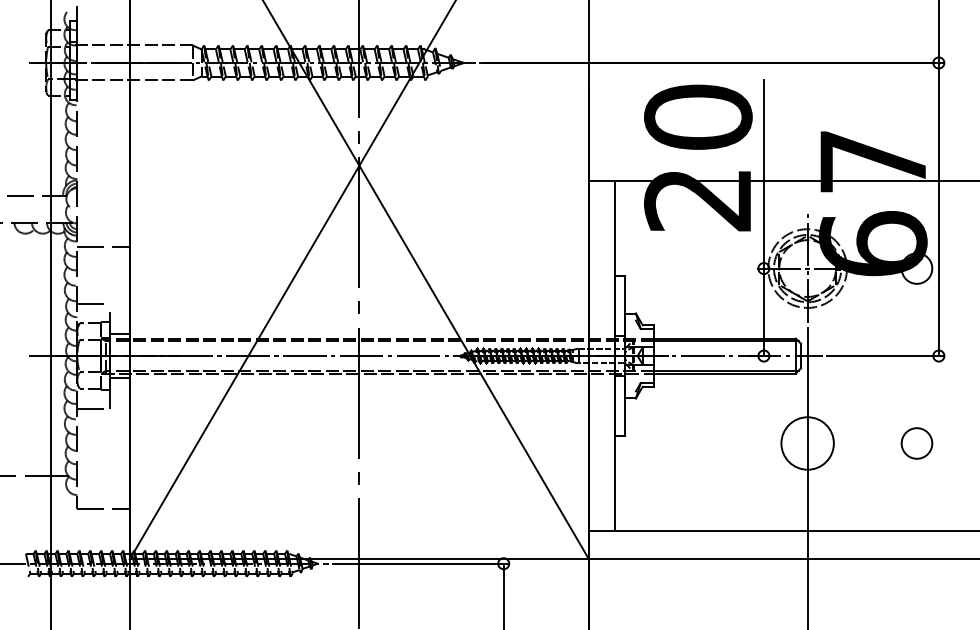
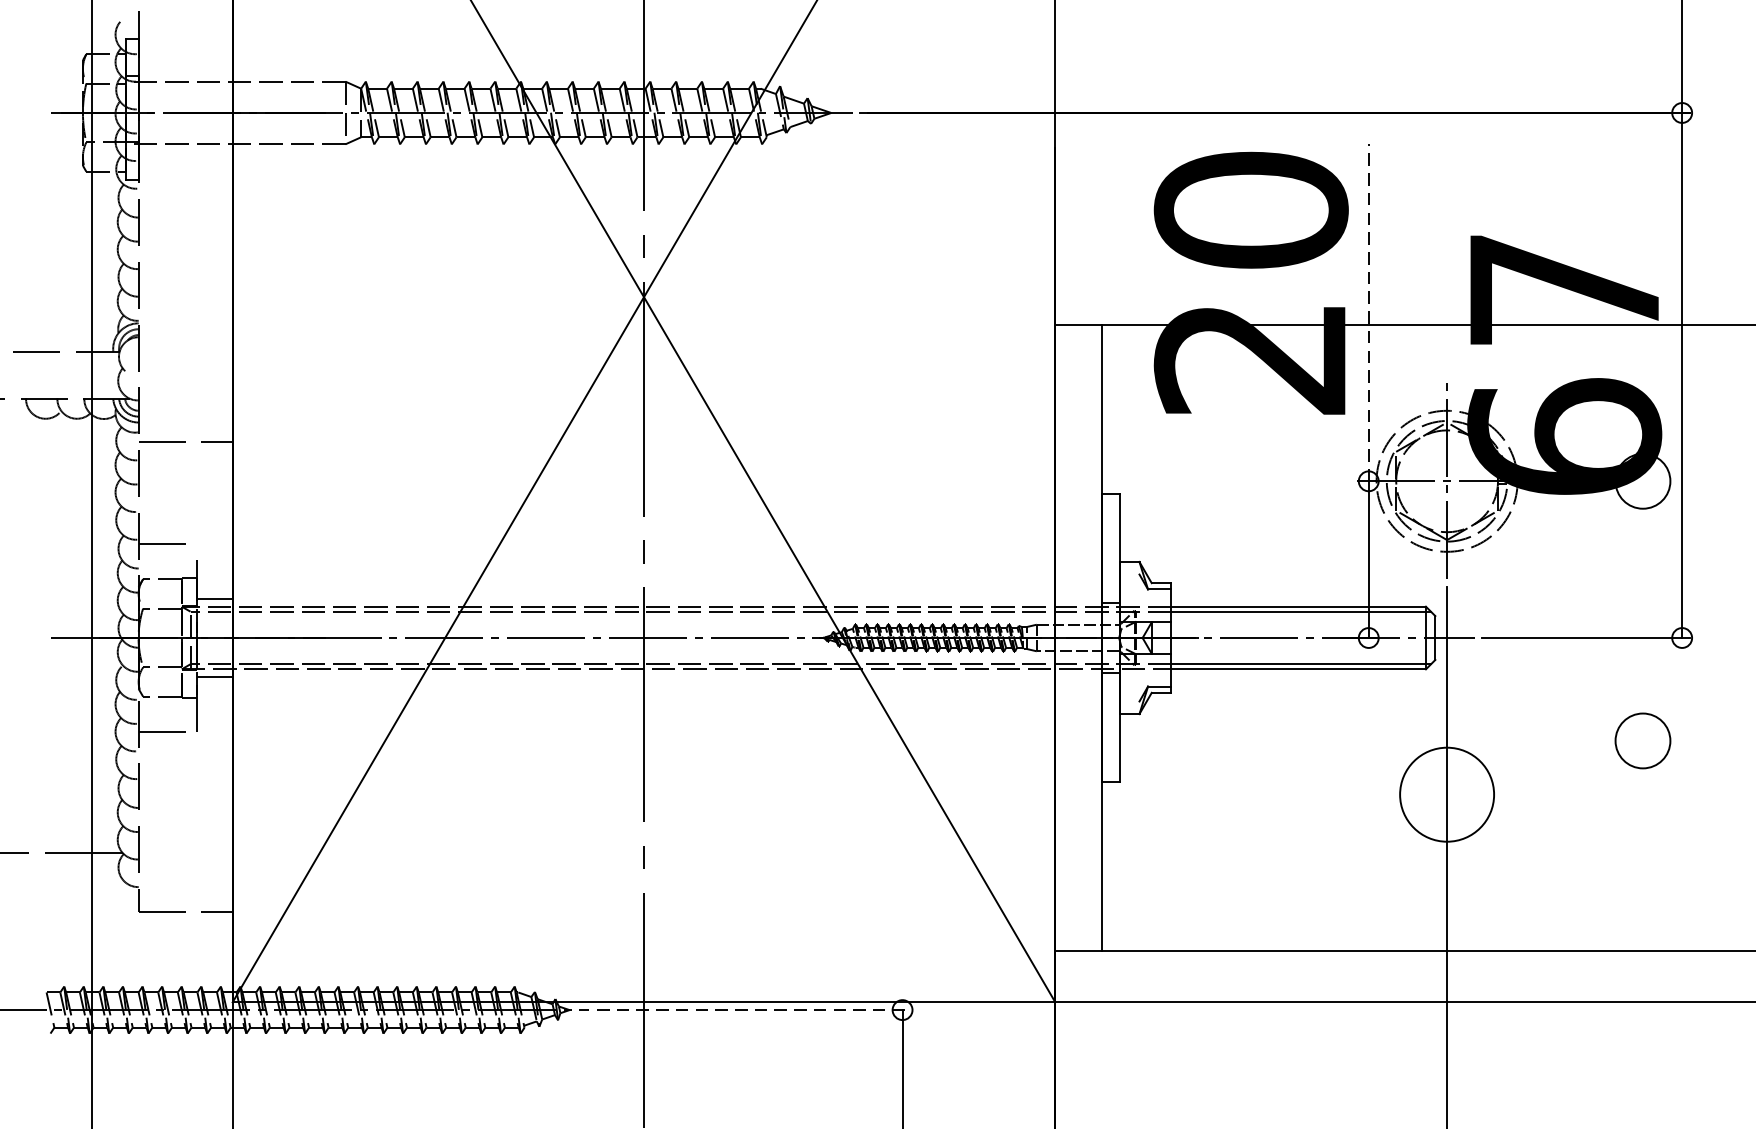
line: (763, 174) -> (1368, 312), solid -> dashed
circle: (916, 443) -> (1642, 740), moved
line: (421, 563) -> (755, 1009), solid -> dashed

